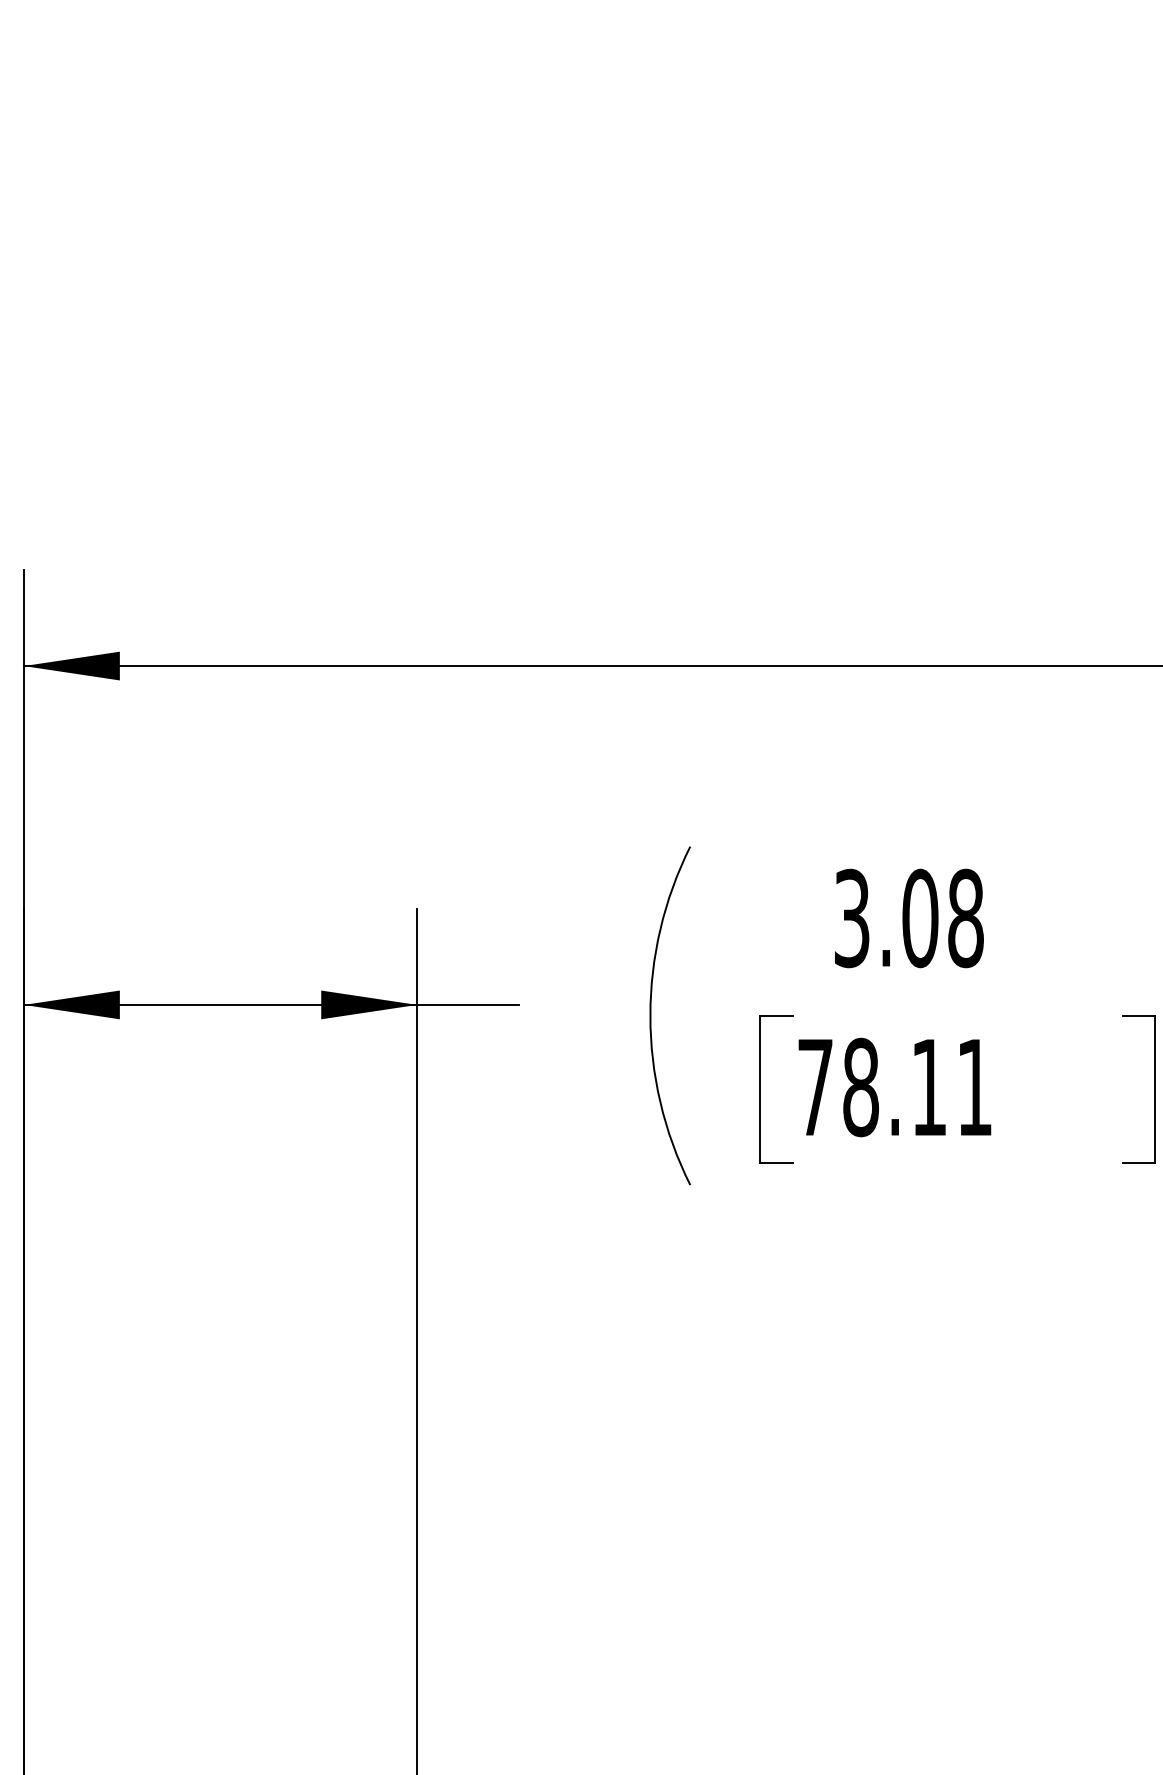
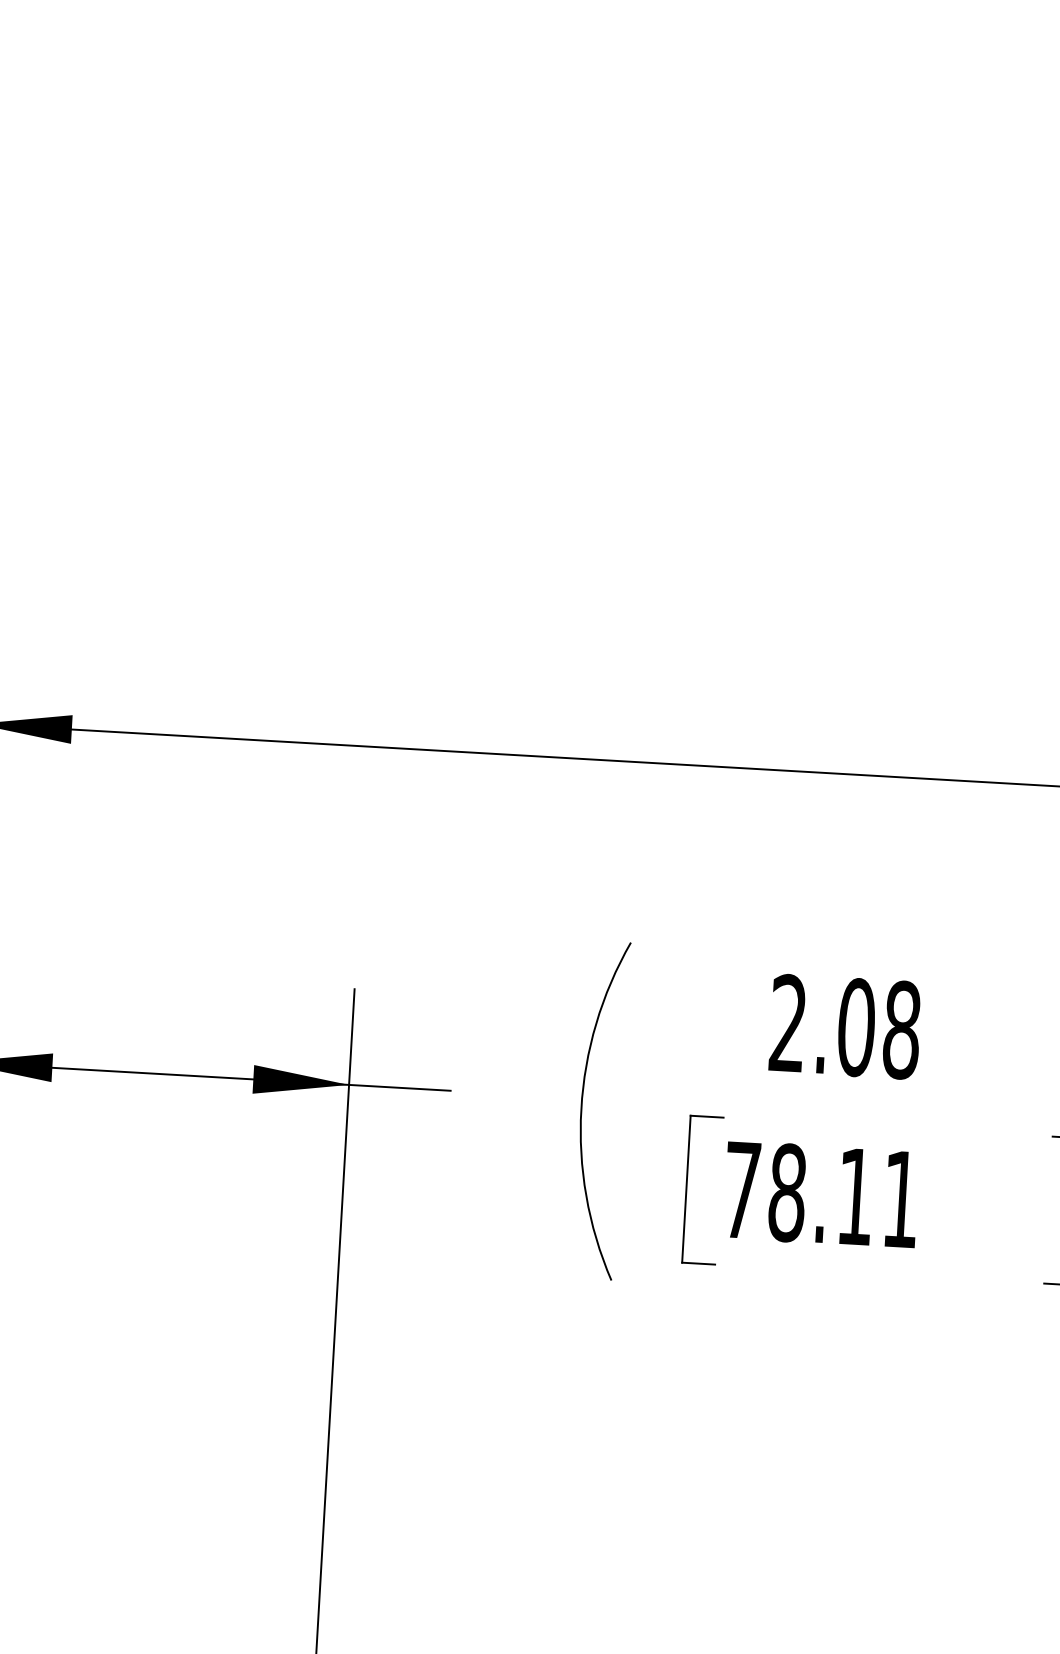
text: (851, 918) -> (787, 1023), 3.08 -> 2.08

